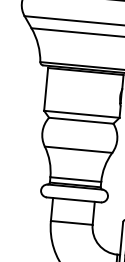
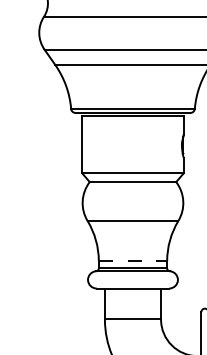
line: (76, 179) -> (133, 261), solid -> dashed

